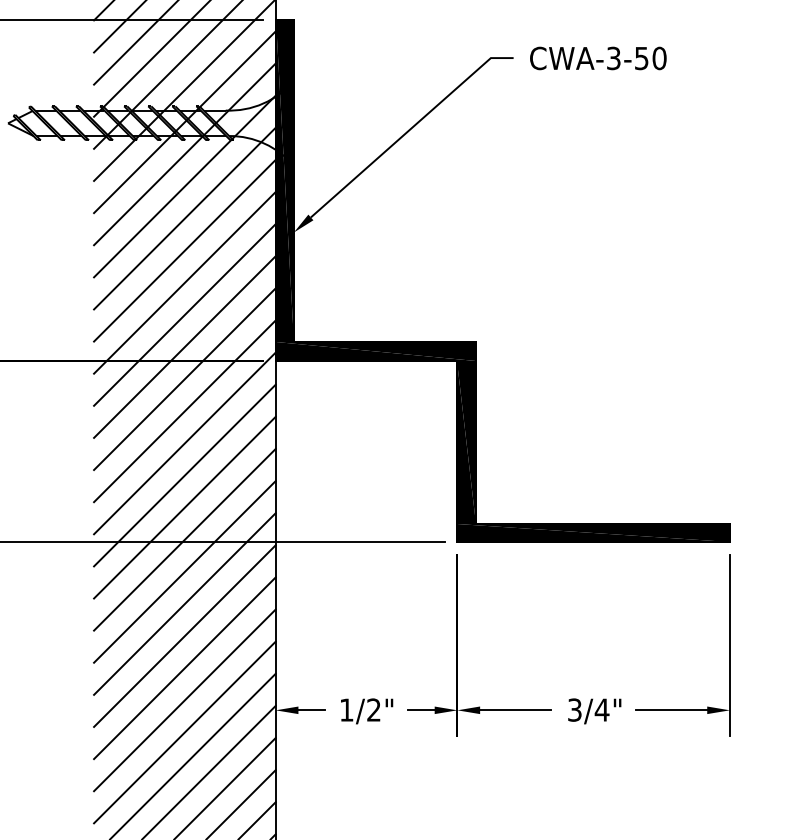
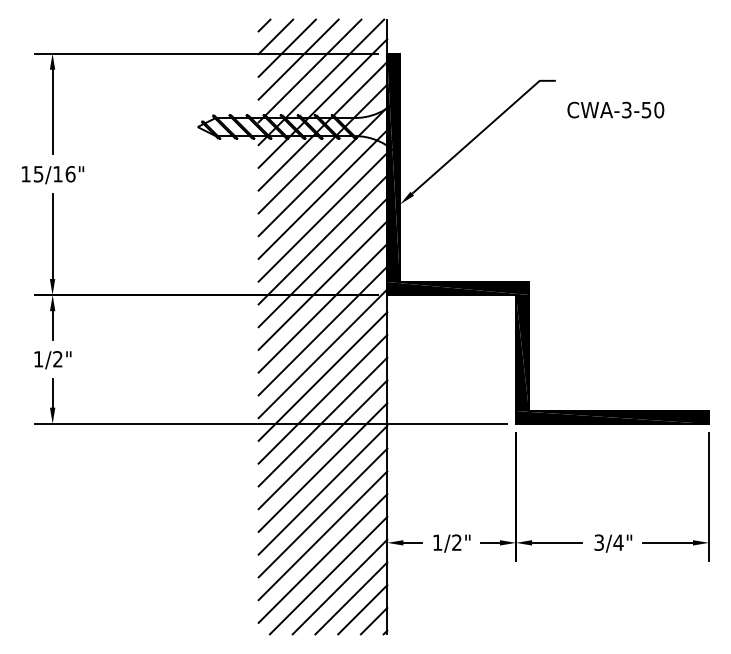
text: (597, 57) -> (615, 109), moved

